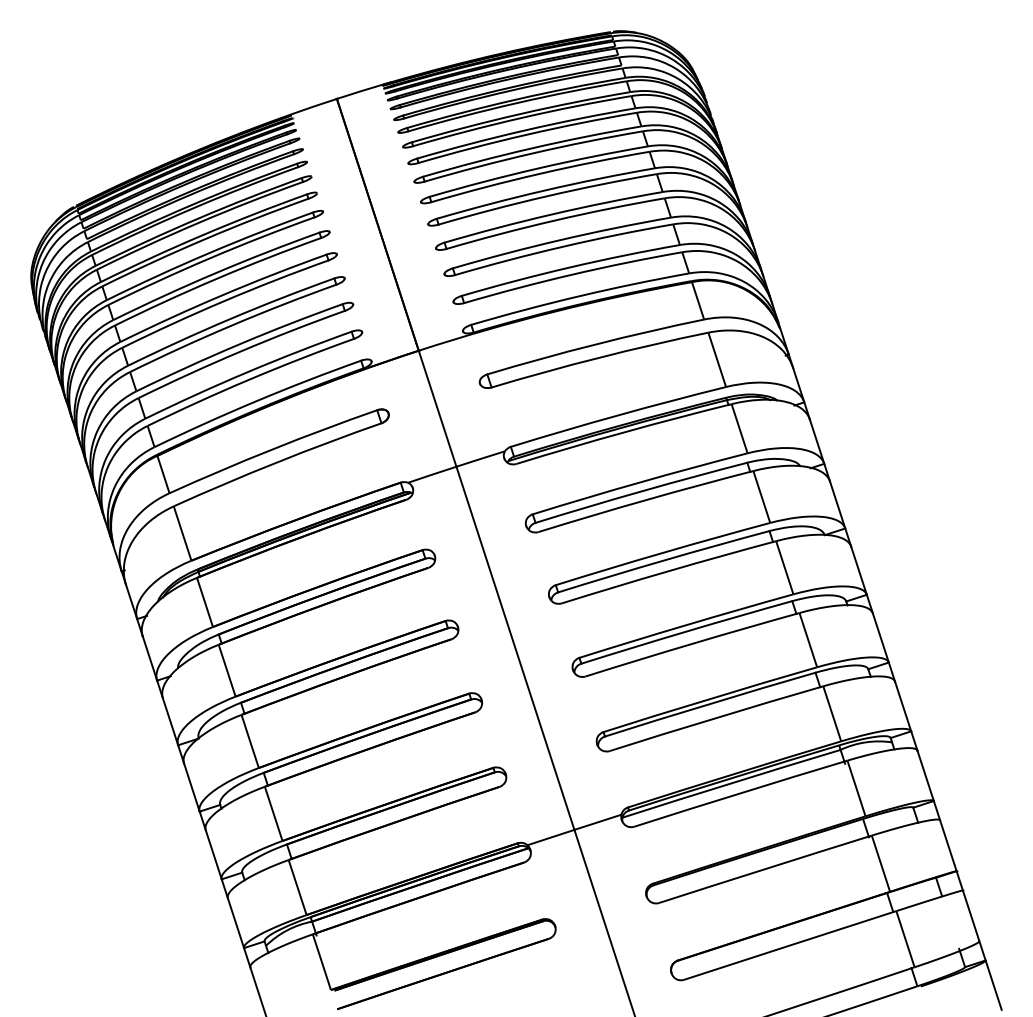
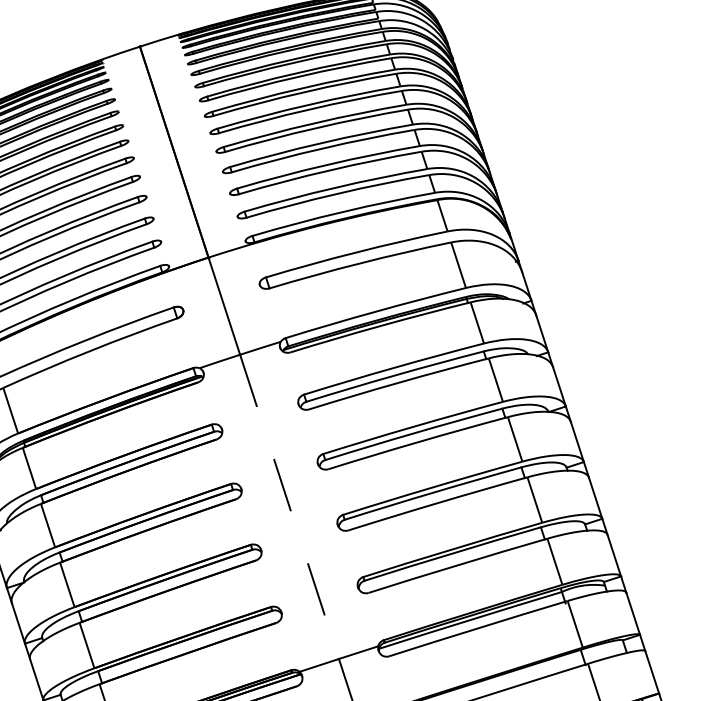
line: (515, 648) -> (289, 507), solid -> dashed

